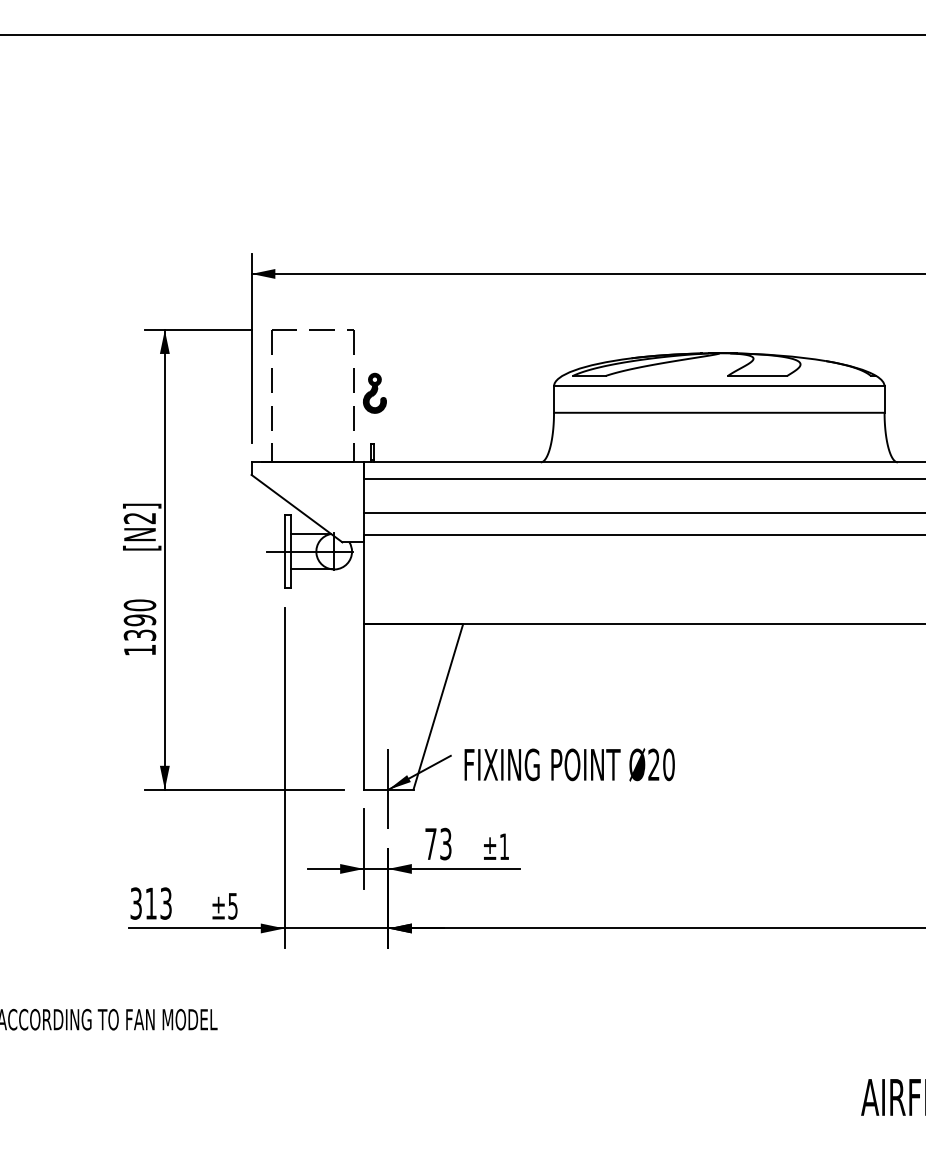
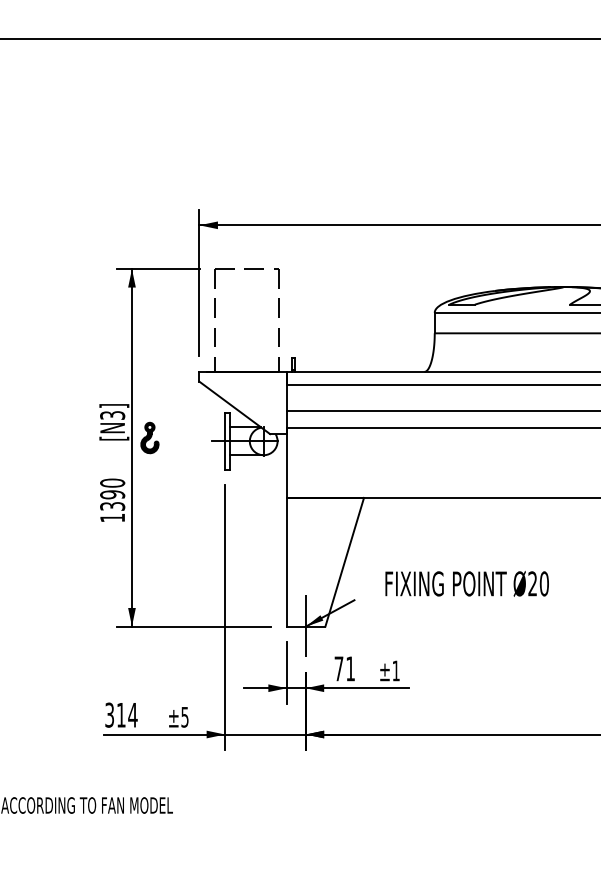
part: (374, 392) -> (149, 437), moved
text: (140, 518) -> (113, 415), [N2] -> [N3]
text: (569, 764) -> (467, 583), moved
text: (445, 843) -> (350, 668), 73 -> 71
text: (165, 903) -> (132, 715), 313 -> 314

